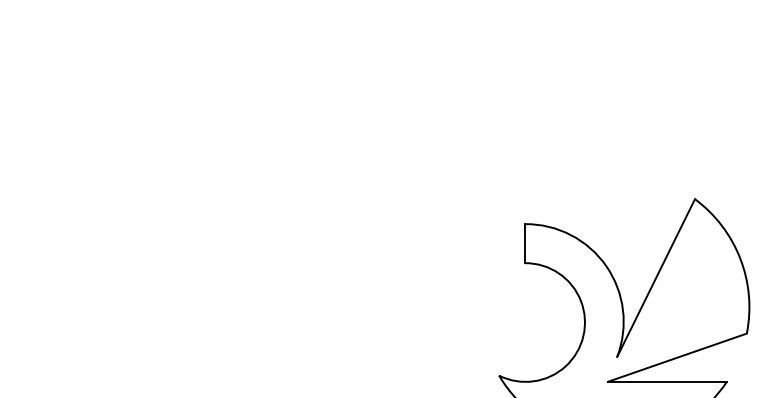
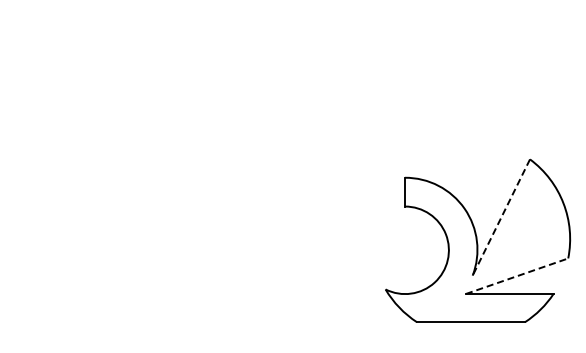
line: (656, 278) -> (501, 217), solid -> dashed
line: (678, 358) -> (517, 276), solid -> dashed

